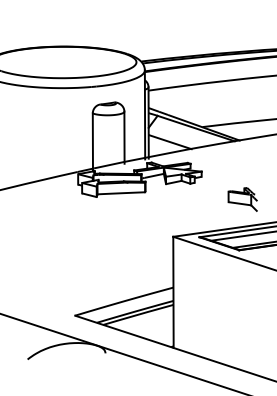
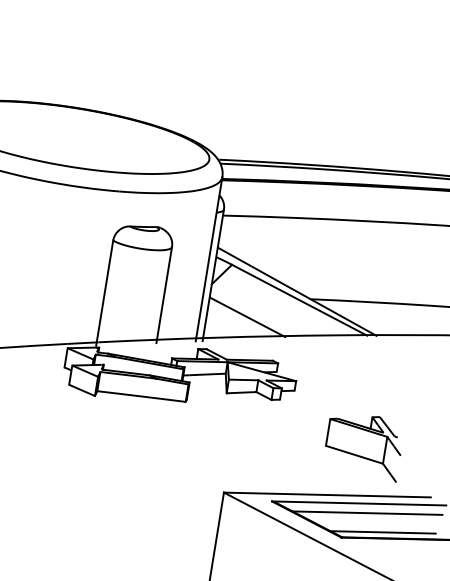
part: (242, 199) -> (362, 444), size x1.4

